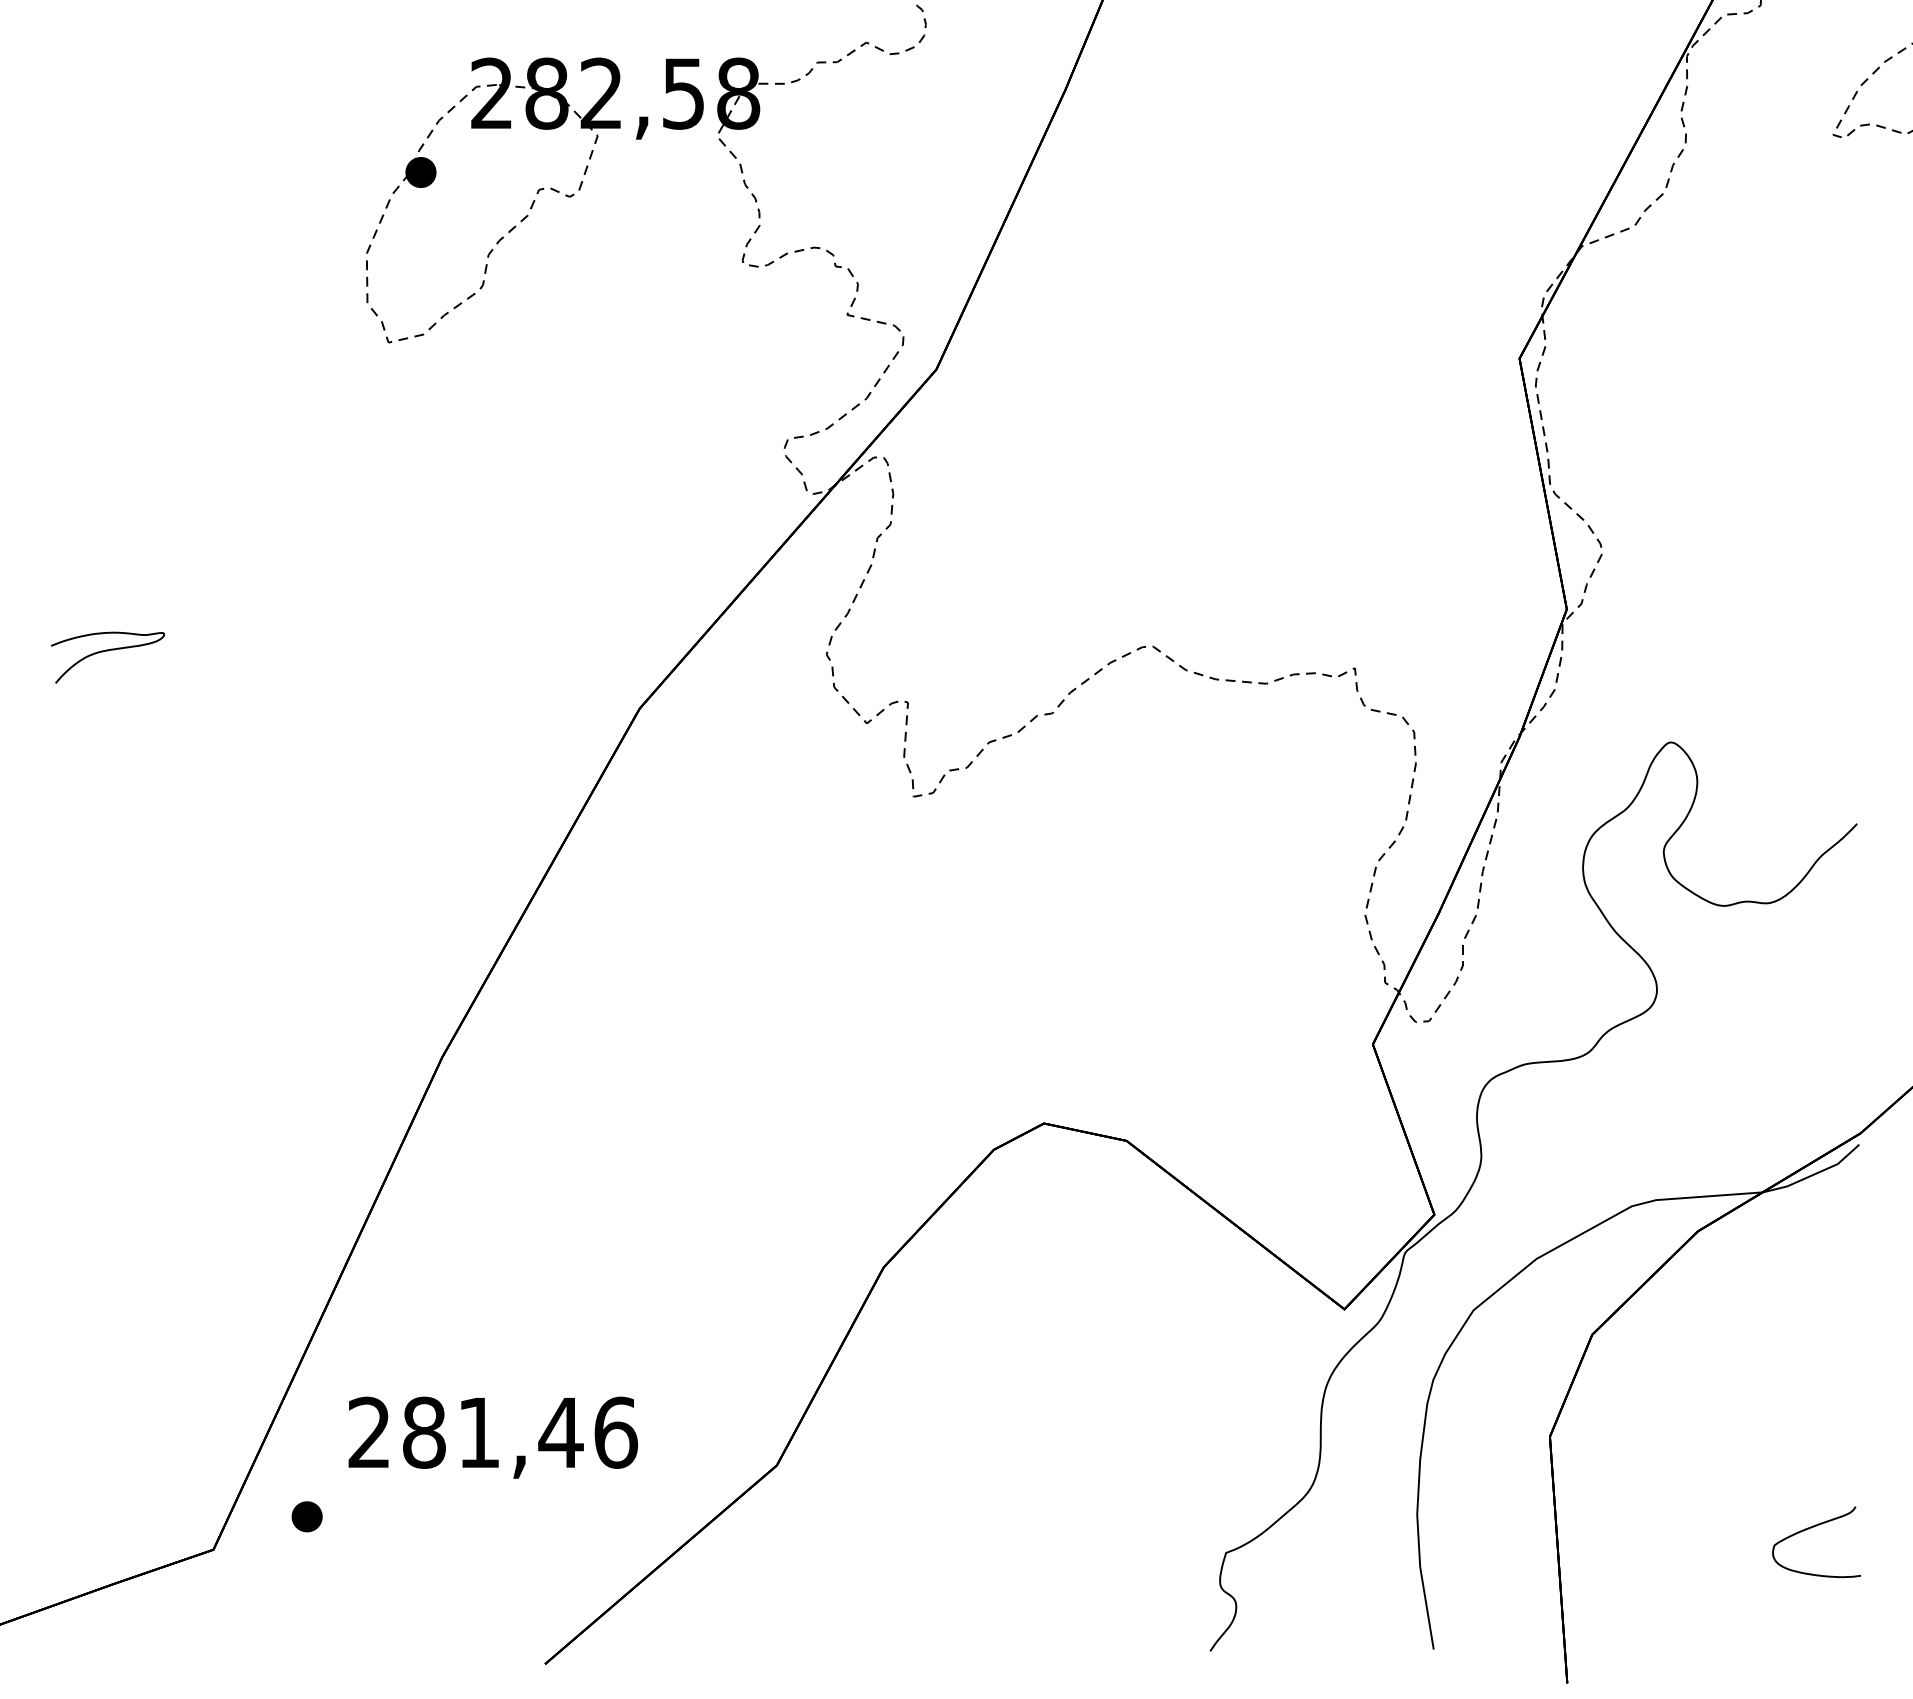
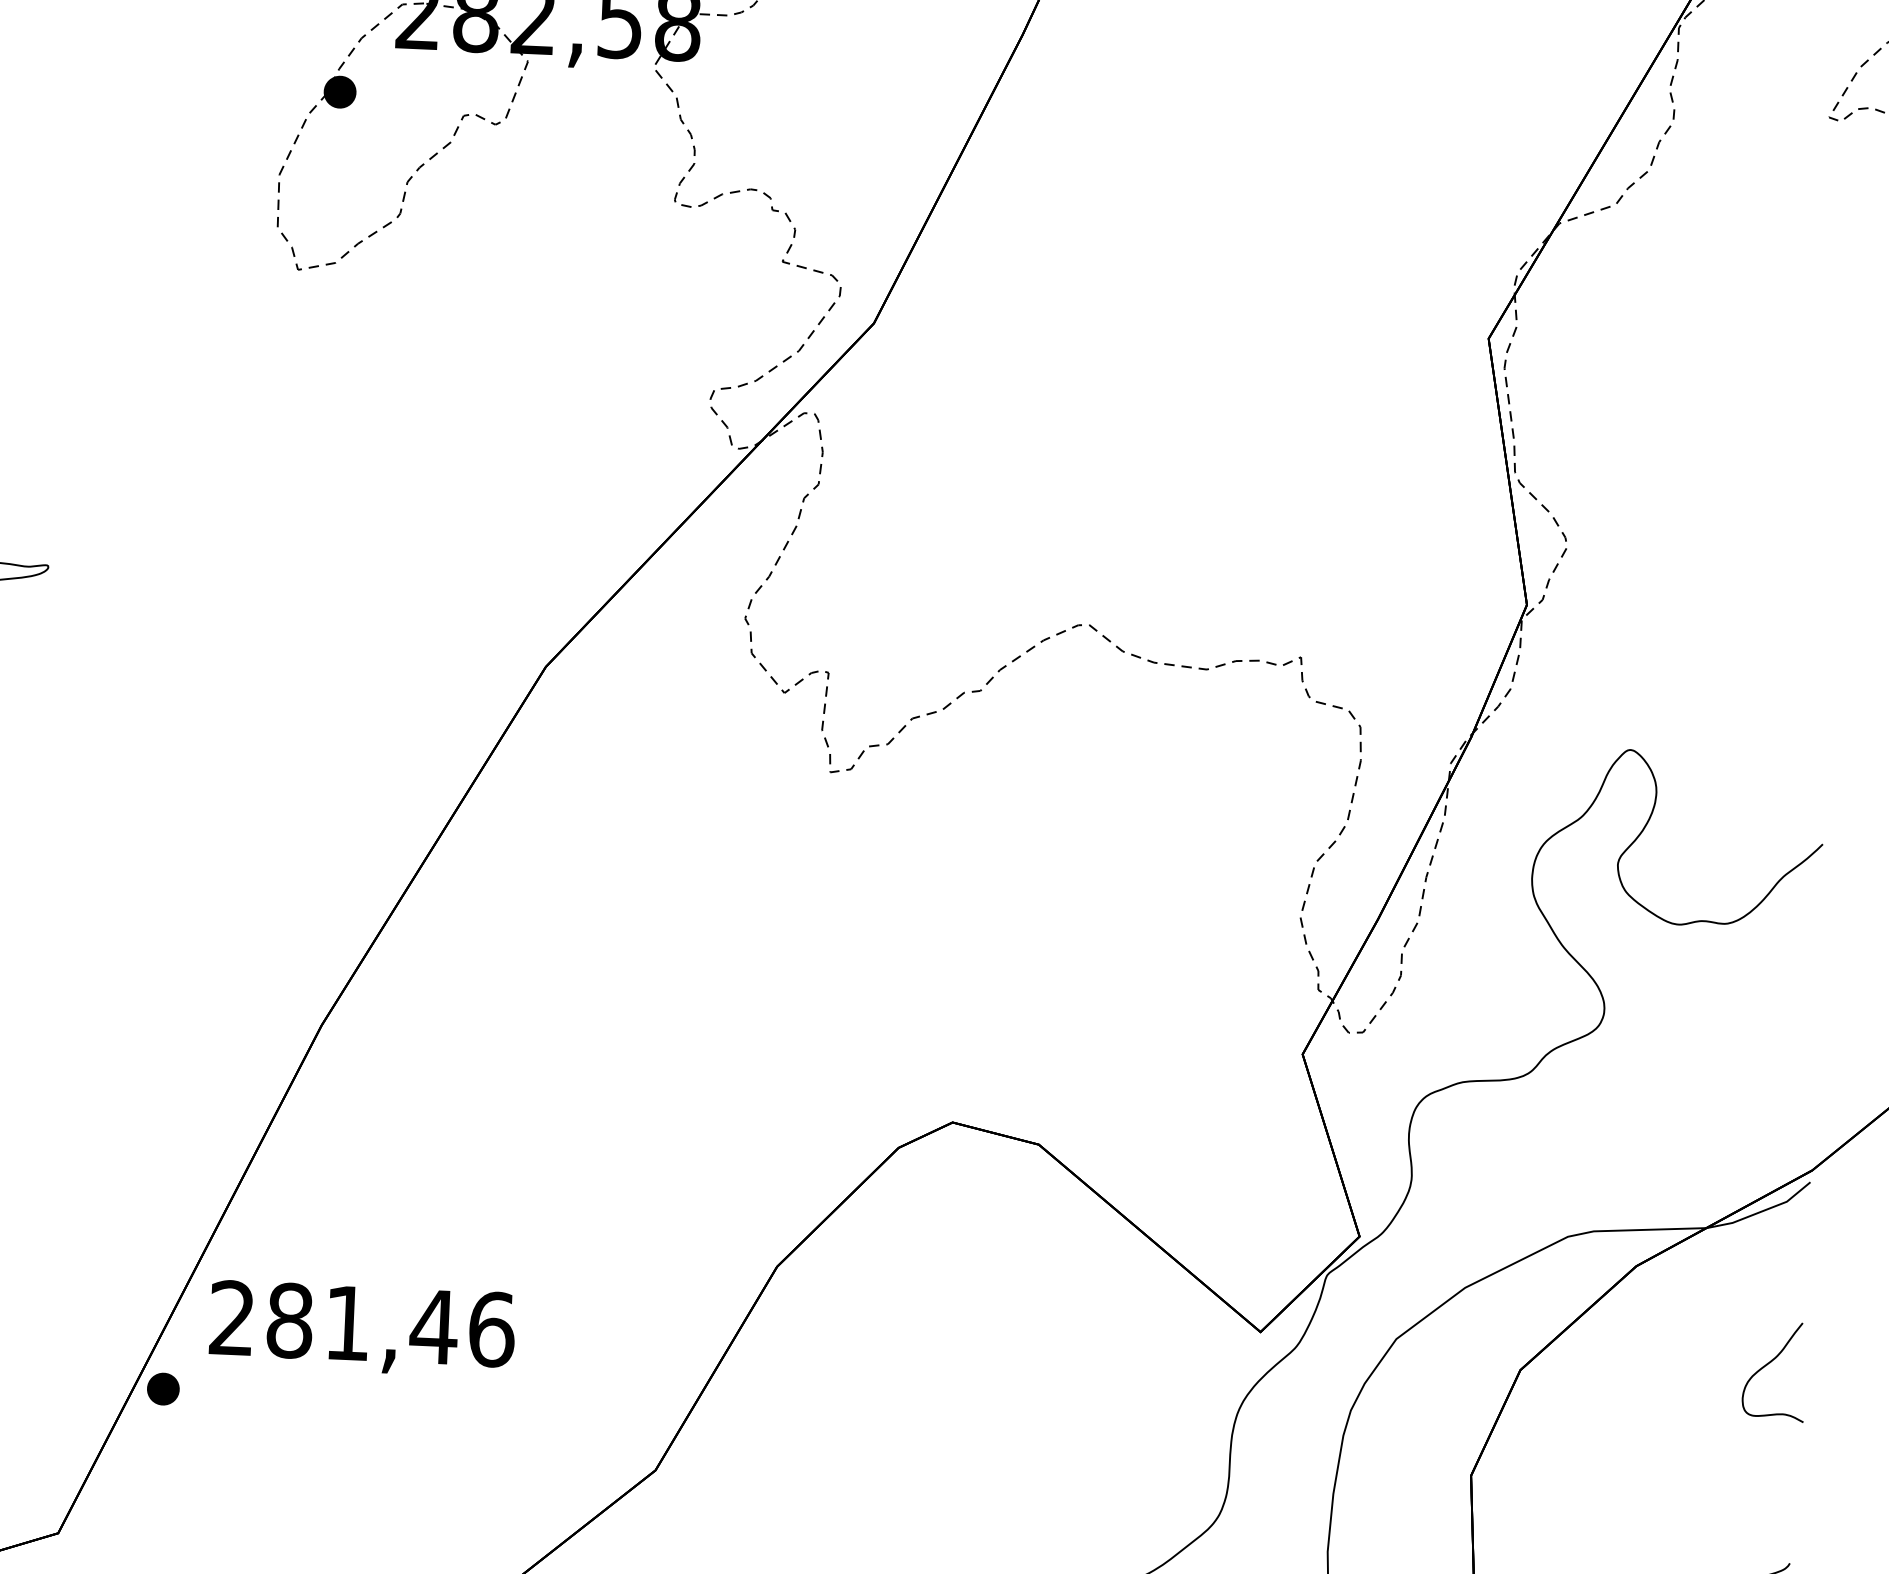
curve: (1828, 1318) -> (1769, 1363), added
text: (492, 1437) -> (361, 1328), moved
part: (306, 1516) -> (162, 1388), moved

